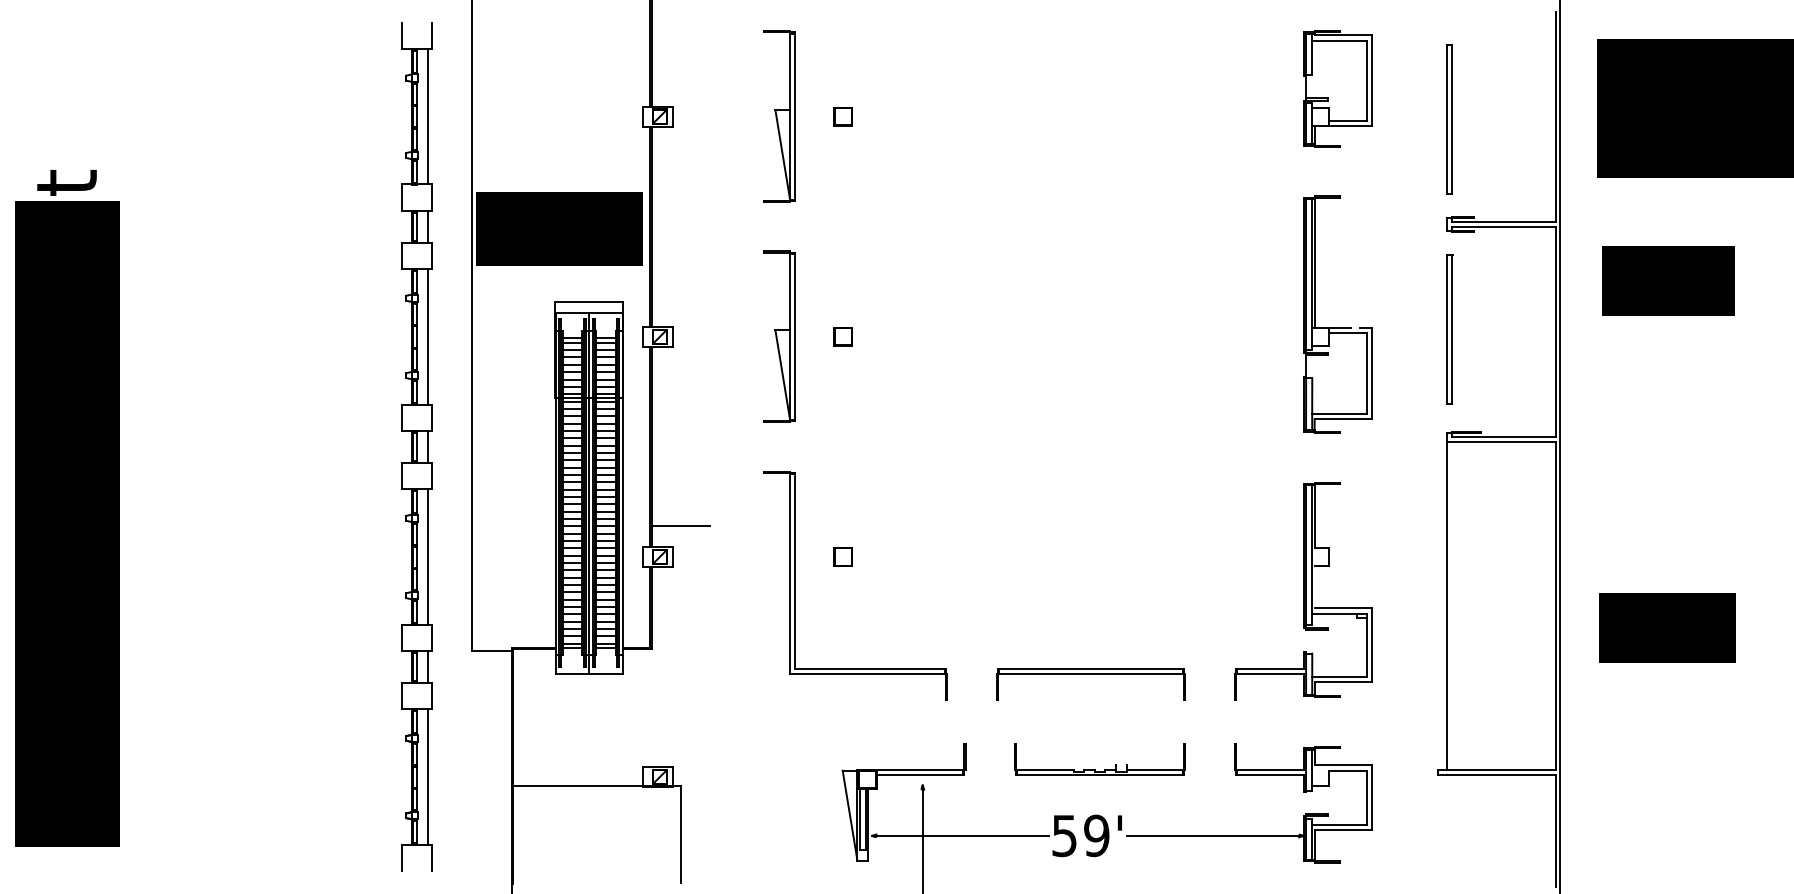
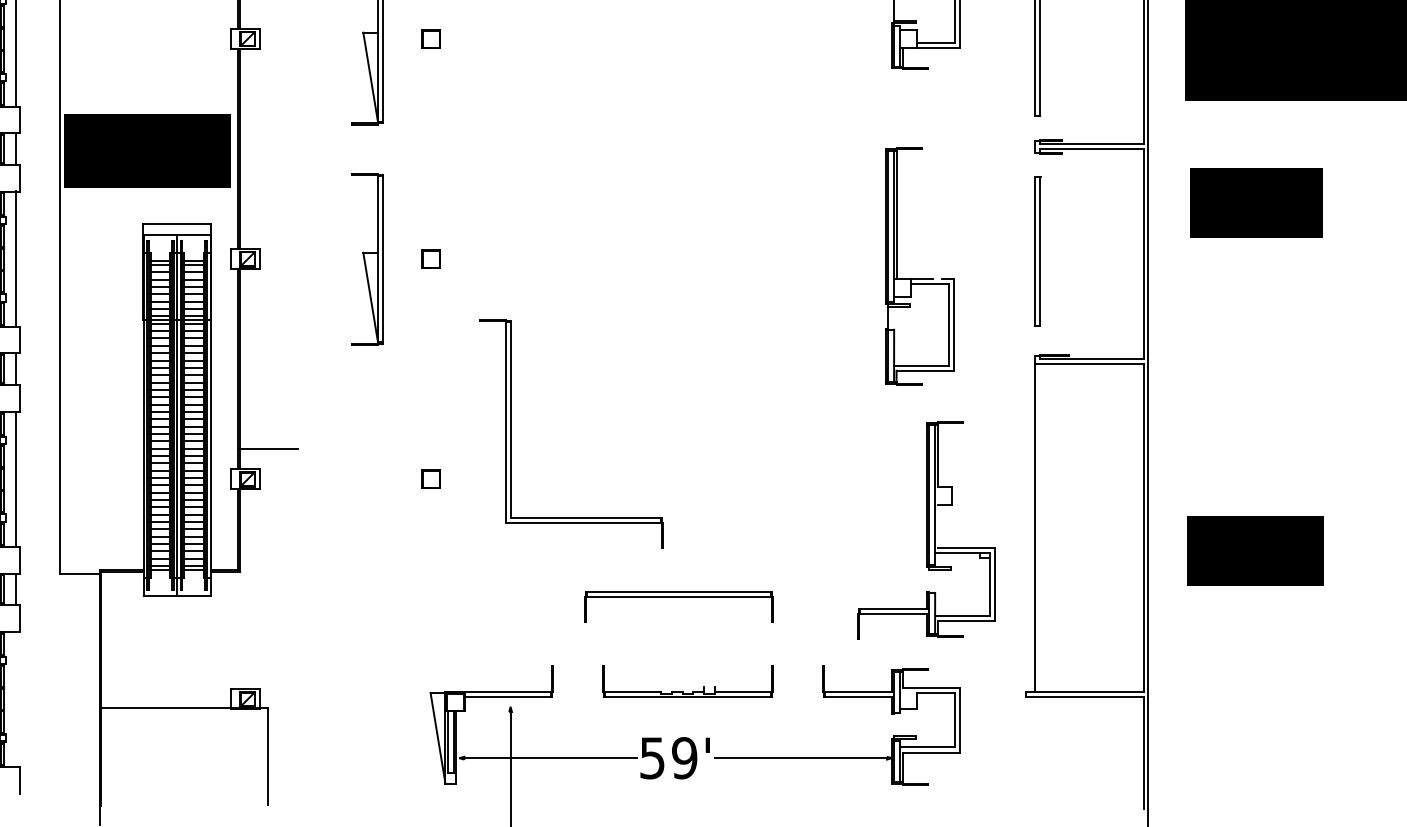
part: (1337, 327) -> (919, 278), moved
part: (795, 585) -> (511, 433), moved
part: (1303, 591) -> (926, 530), moved
line: (428, 776) -> (16, 698), removed

